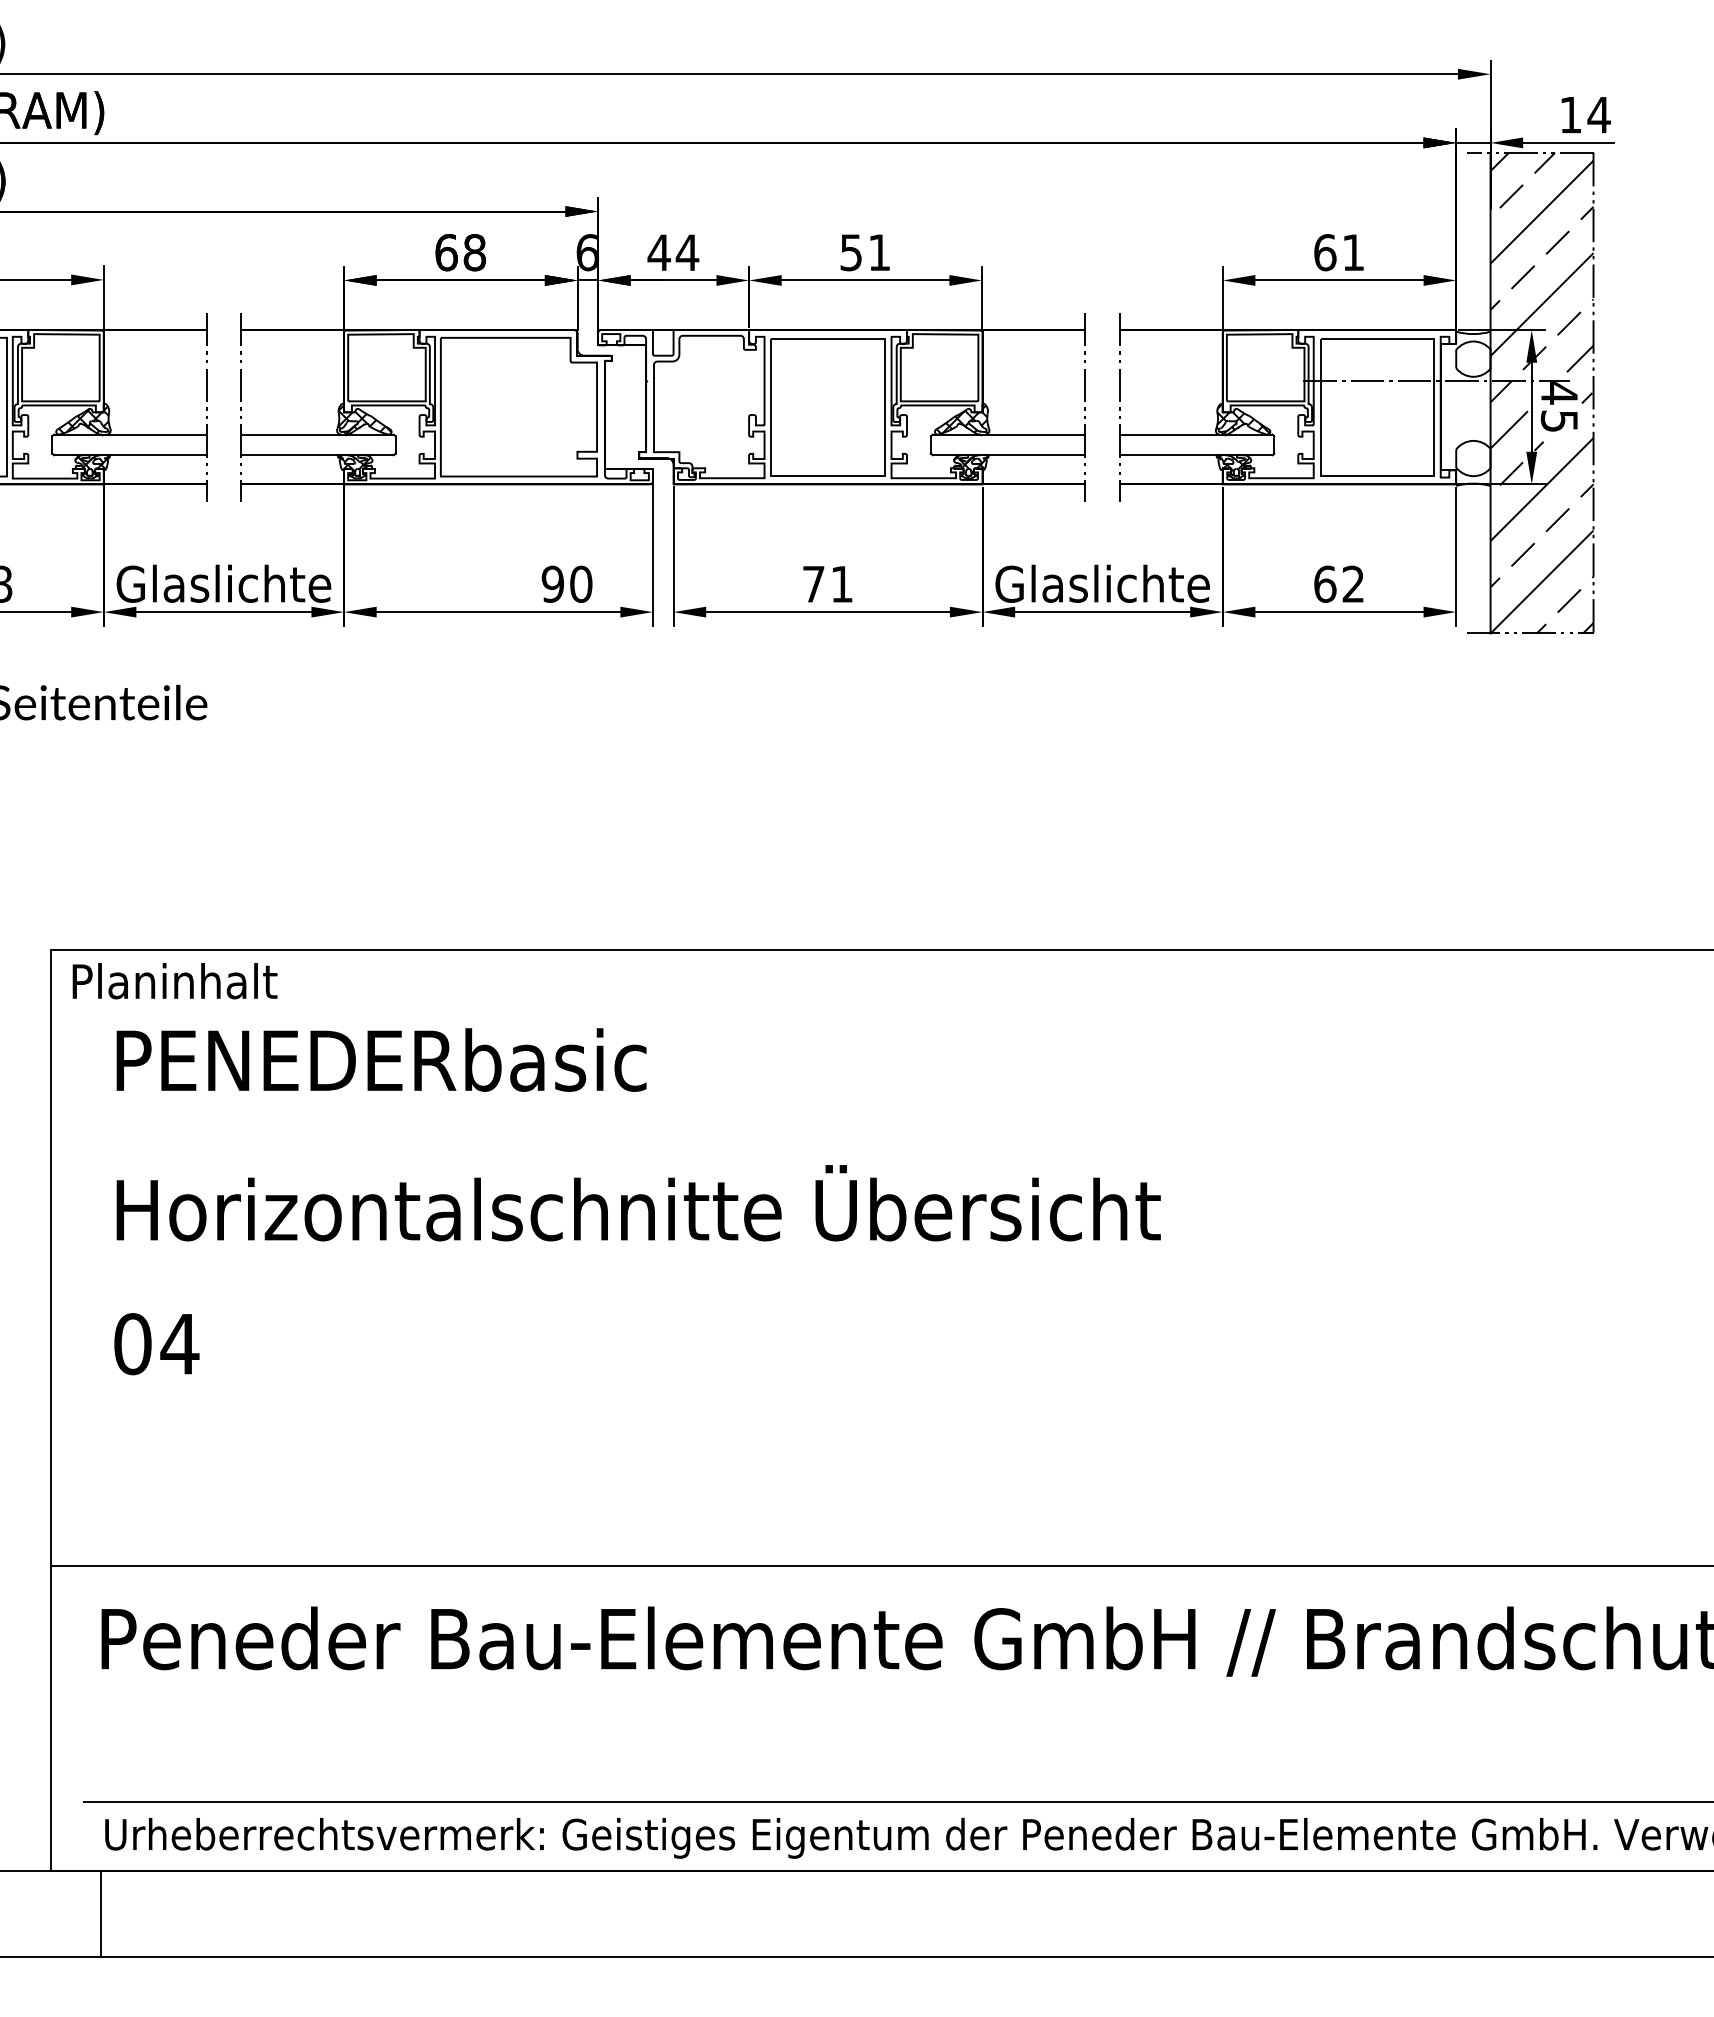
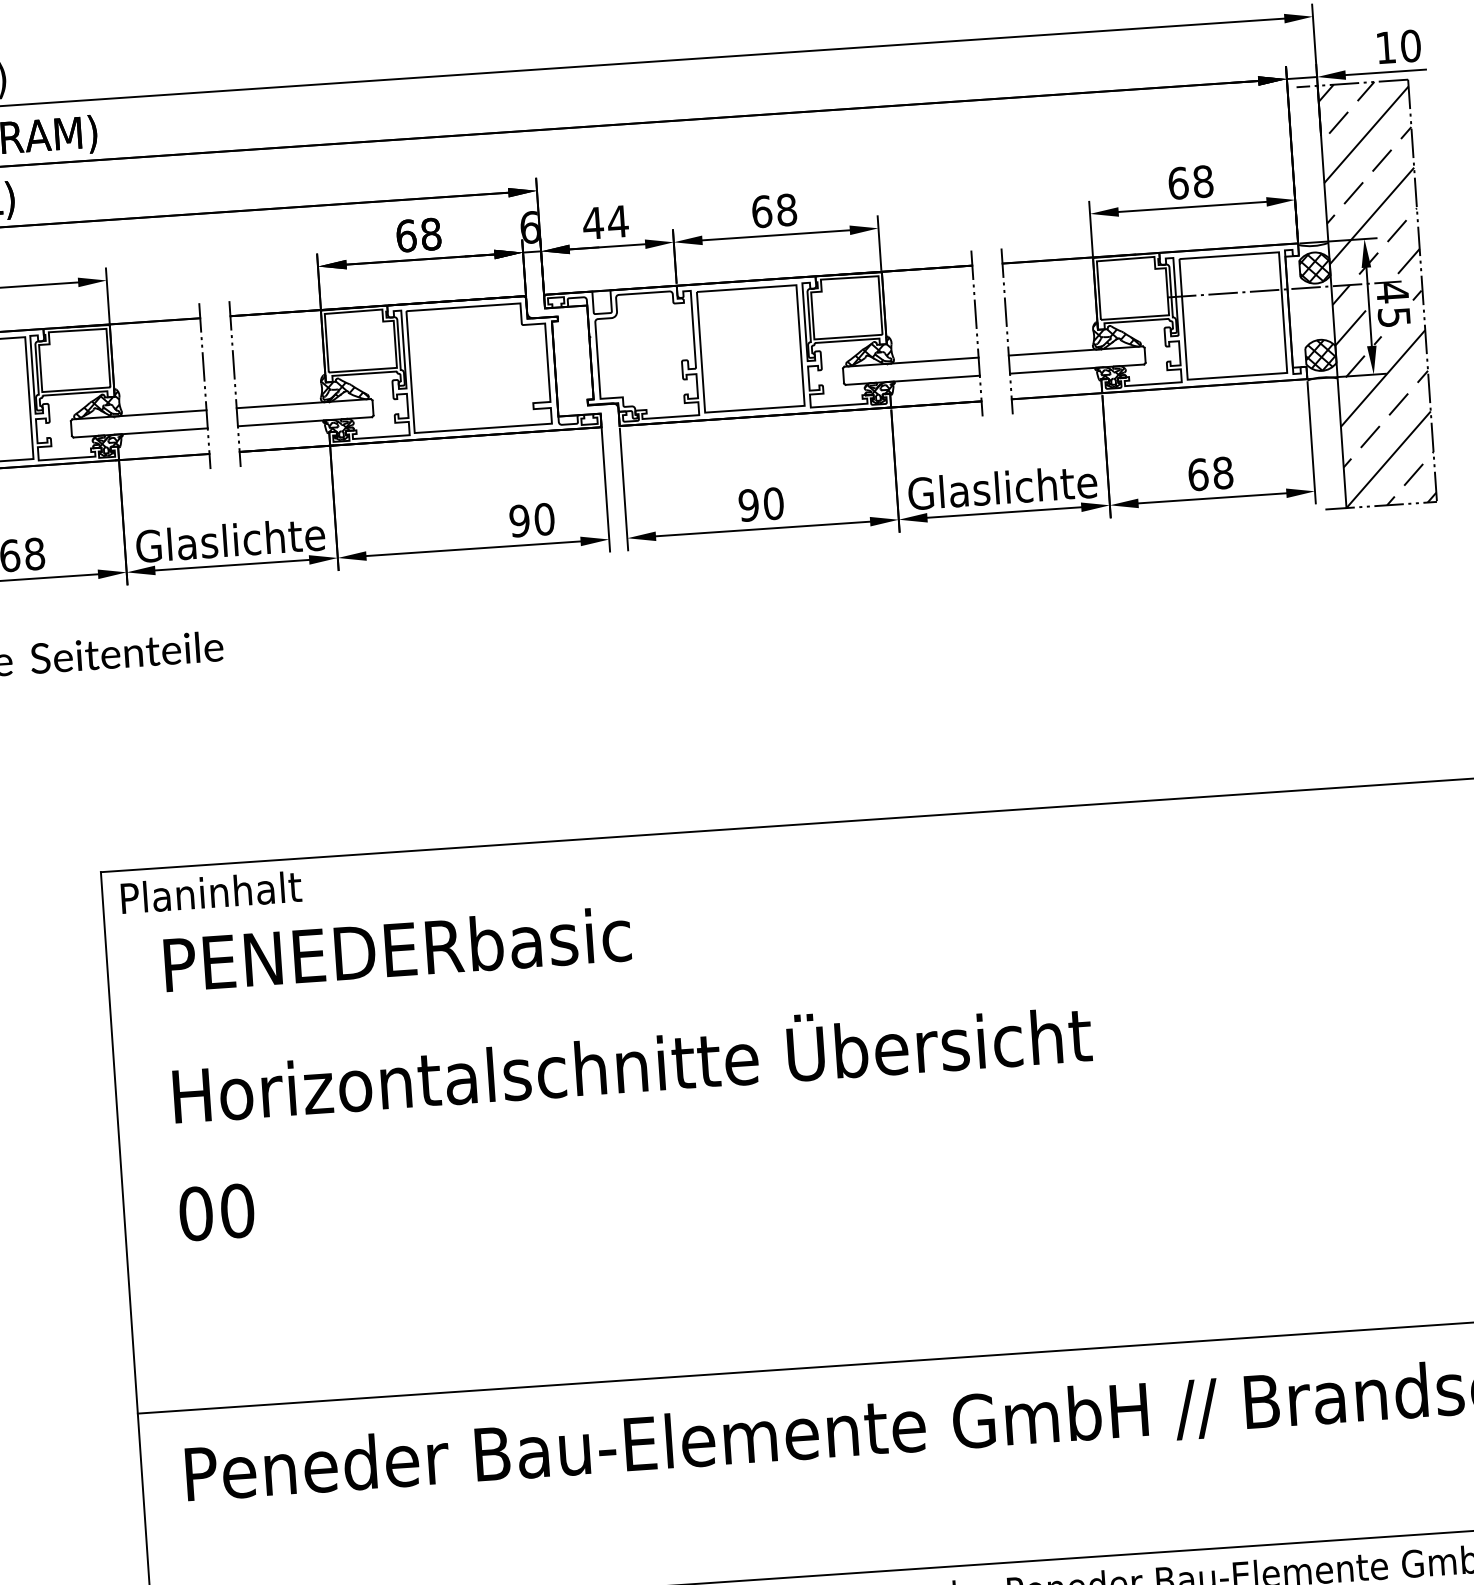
text: (1598, 114) -> (1410, 45), 14 -> 10
text: (865, 252) -> (774, 210), 51 -> 68
text: (1353, 252) -> (1203, 181), 61 -> 68
hatch: (1473, 359) -> (1315, 268), added
hatch: (1473, 458) -> (1321, 355), added
text: (827, 583) -> (760, 503), 71 -> 90
text: (1353, 583) -> (1223, 472), 62 -> 68
text: (179, 1344) -> (237, 1211), 04 -> 00

